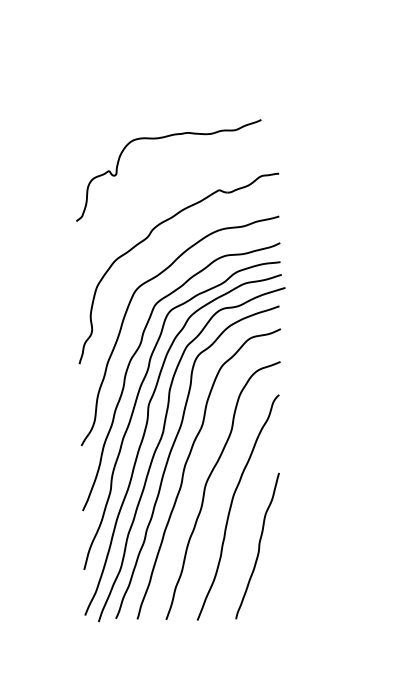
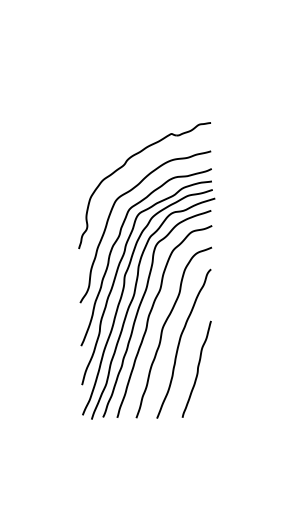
curve: (160, 139) -> (132, 100), removed

